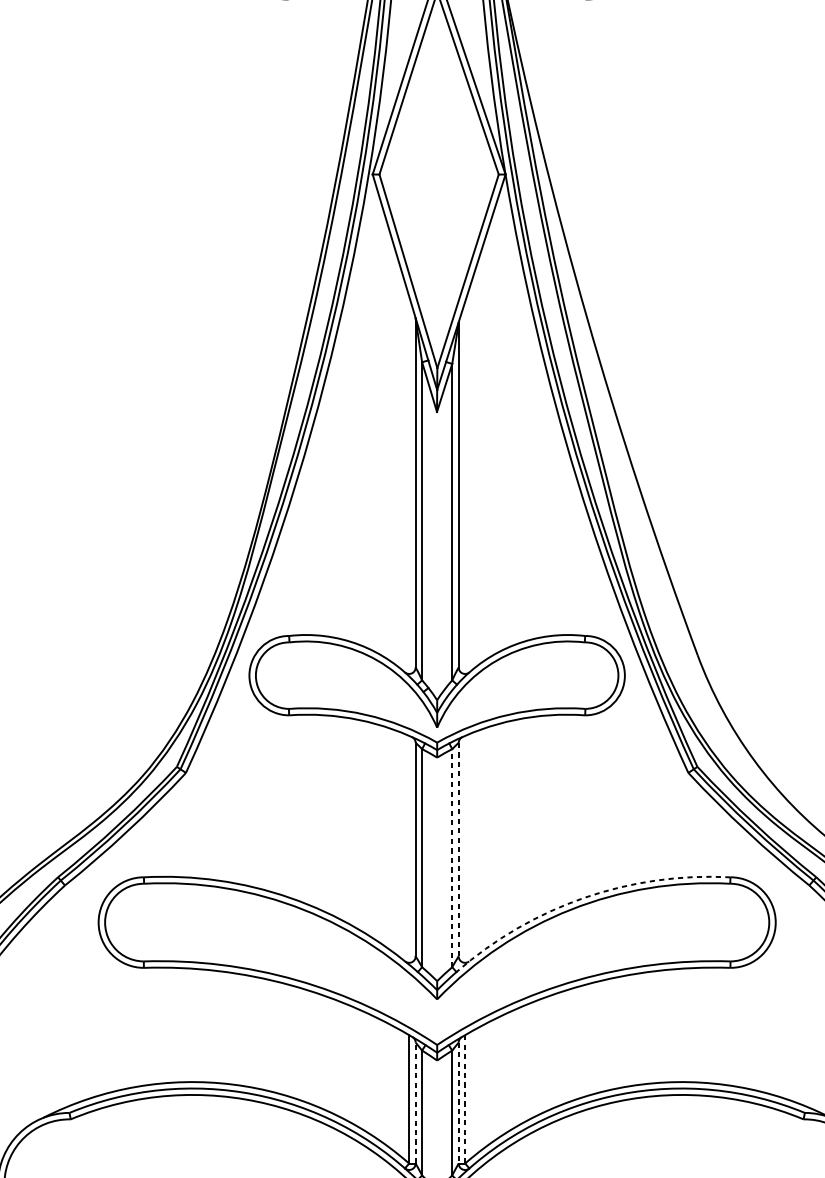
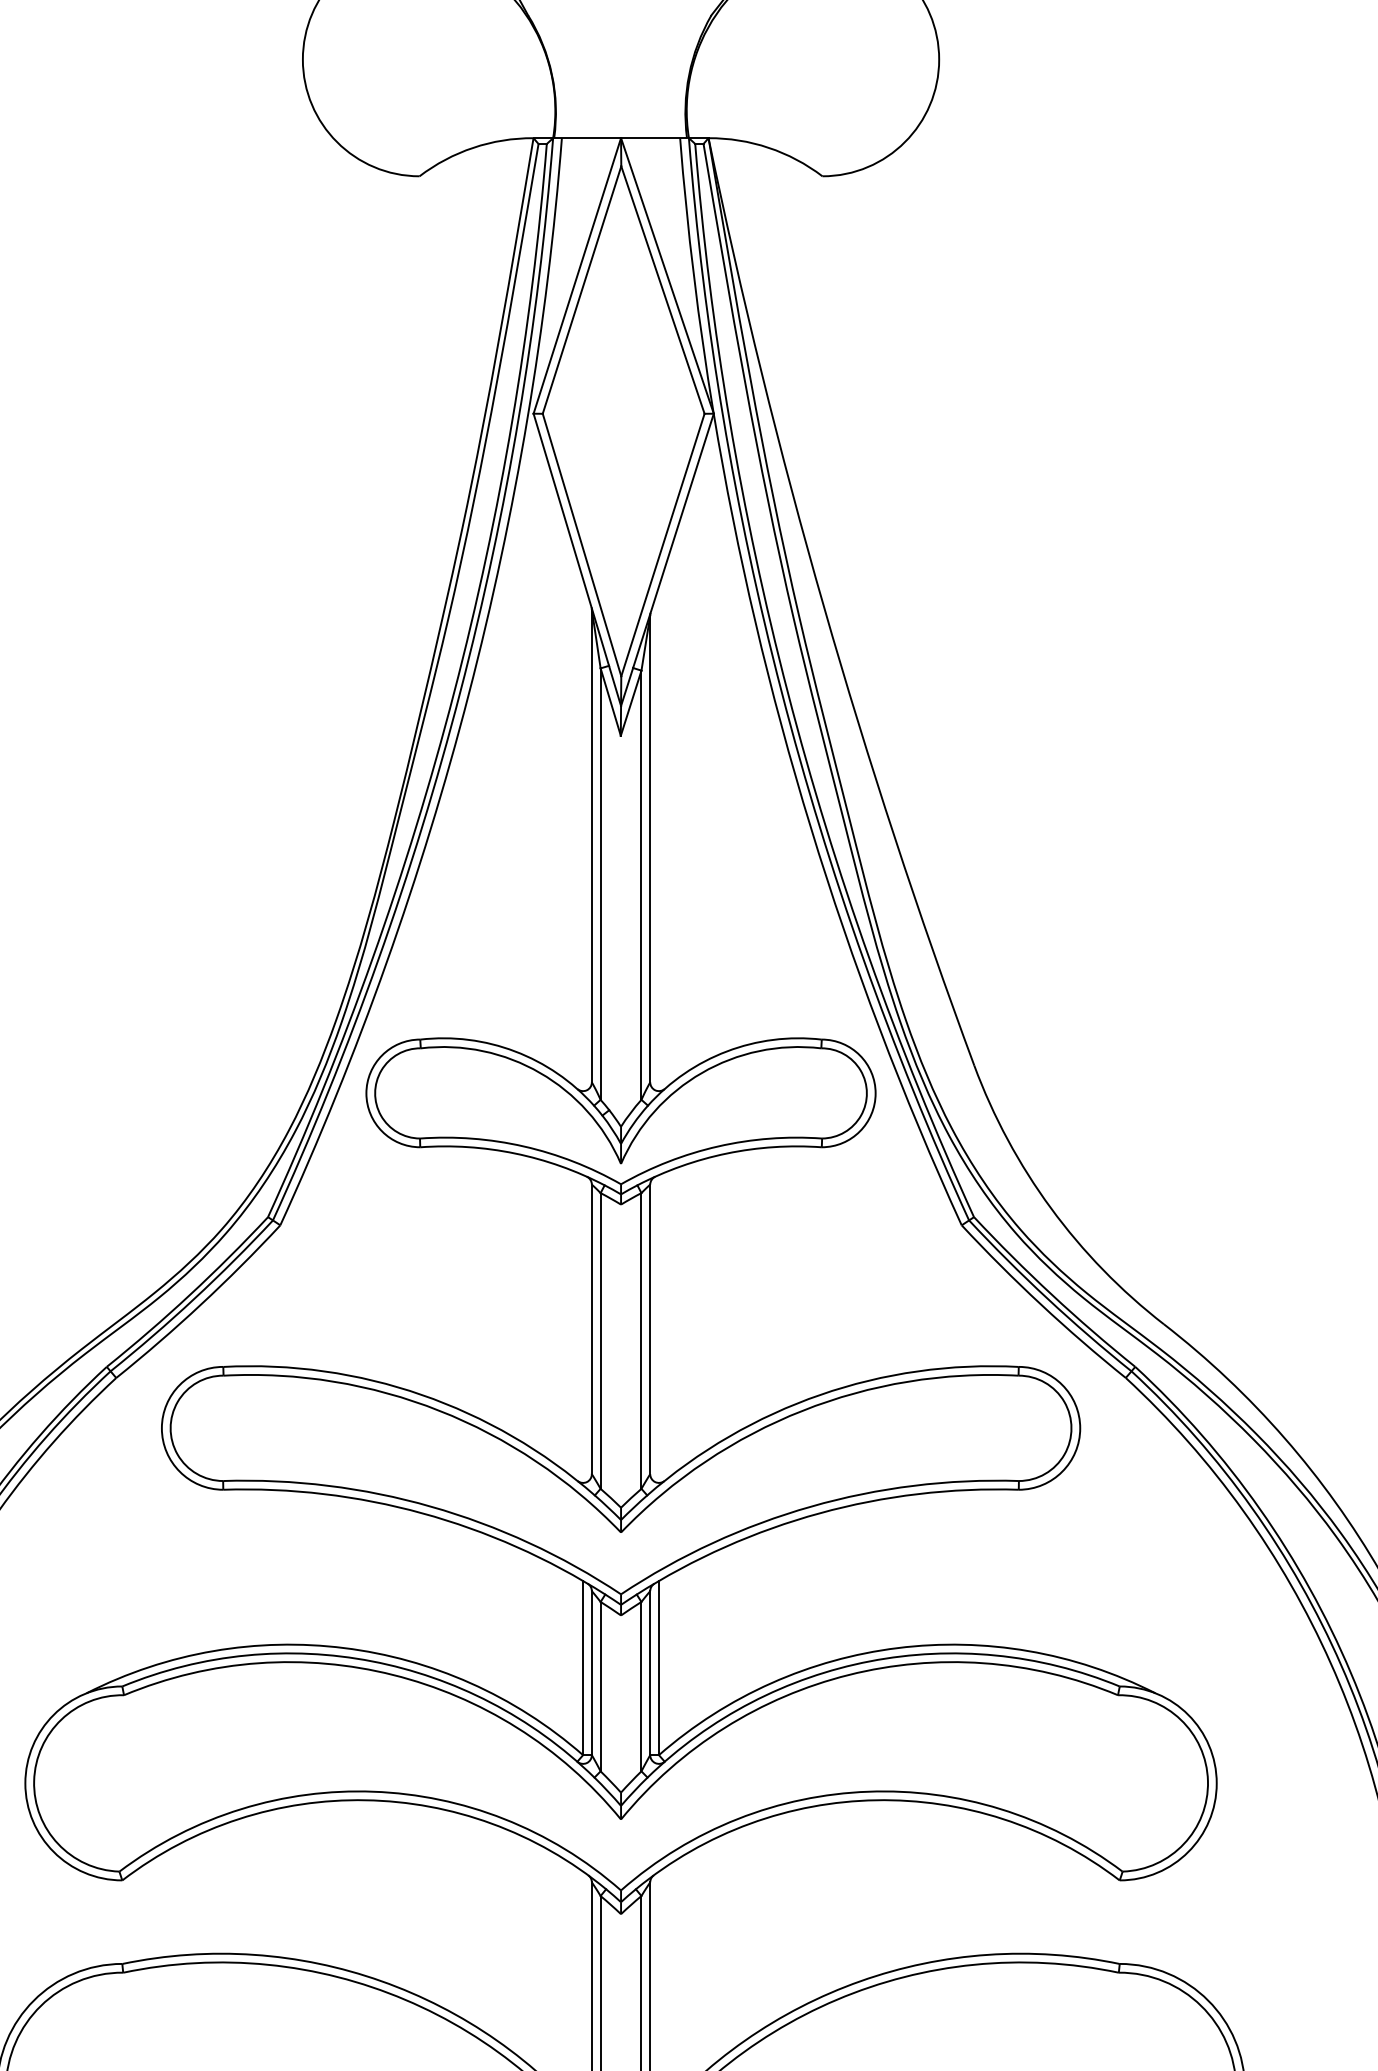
line: (458, 849) -> (650, 1329), dashed -> solid
line: (452, 857) -> (641, 1340), dashed -> solid
arc: (584, 897) -> (820, 1394), dashed -> solid
line: (464, 1099) -> (658, 1668), dashed -> solid
line: (415, 1103) -> (591, 1673), dashed -> solid
line: (458, 1103) -> (650, 1673), dashed -> solid

